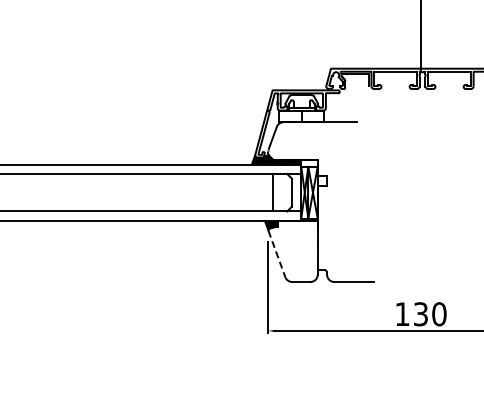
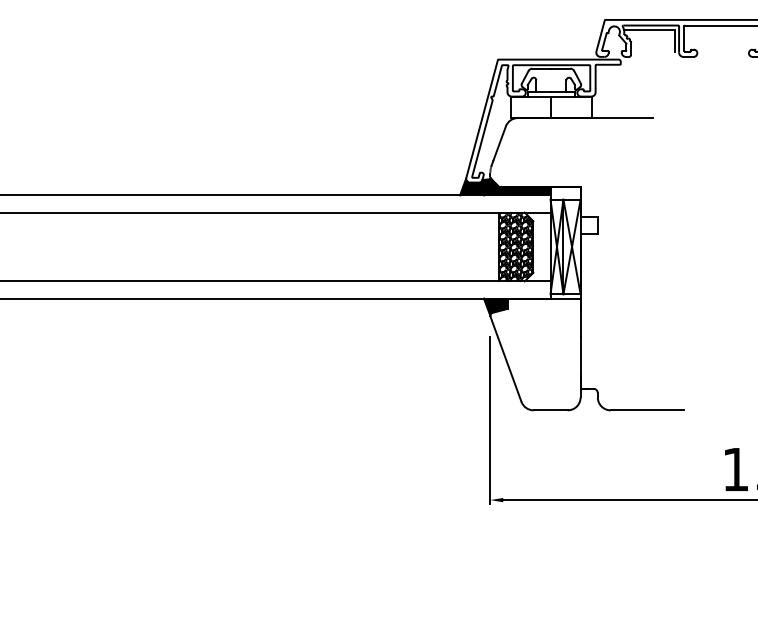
hatch: (282, 192) -> (516, 246), added
line: (276, 254) -> (505, 360), dashed -> solid

